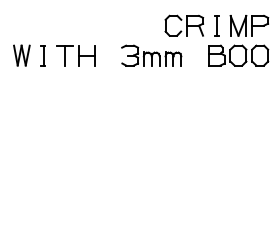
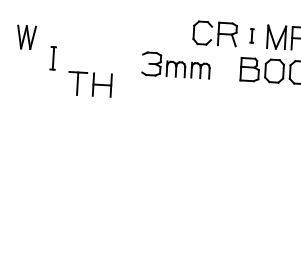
part: (216, 25) -> (251, 35), size x0.6
part: (21, 55) -> (26, 37), moved
part: (75, 55) -> (89, 84), moved

